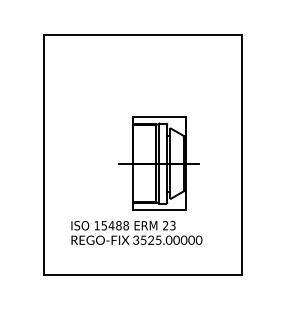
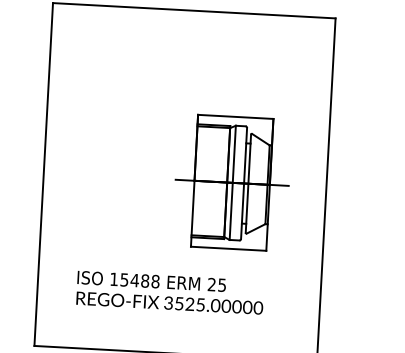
part: (158, 163) -> (231, 182), moved
text: (172, 224) -> (221, 283), 23 -> 25

